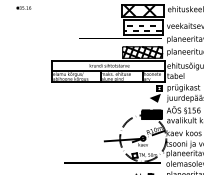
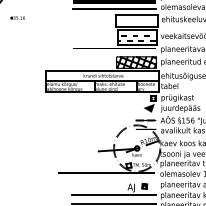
hatch: (143, 10) -> (137, 20), removed
hatch: (151, 114) -> (145, 124), removed

